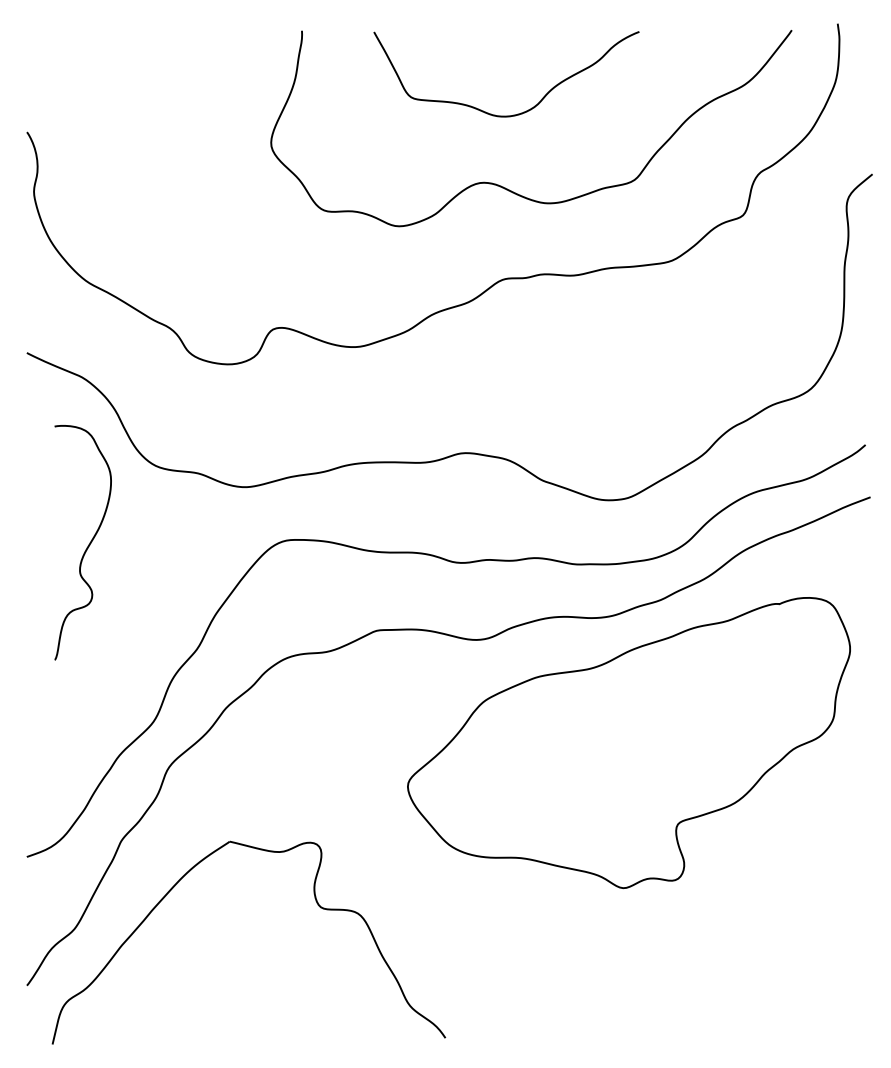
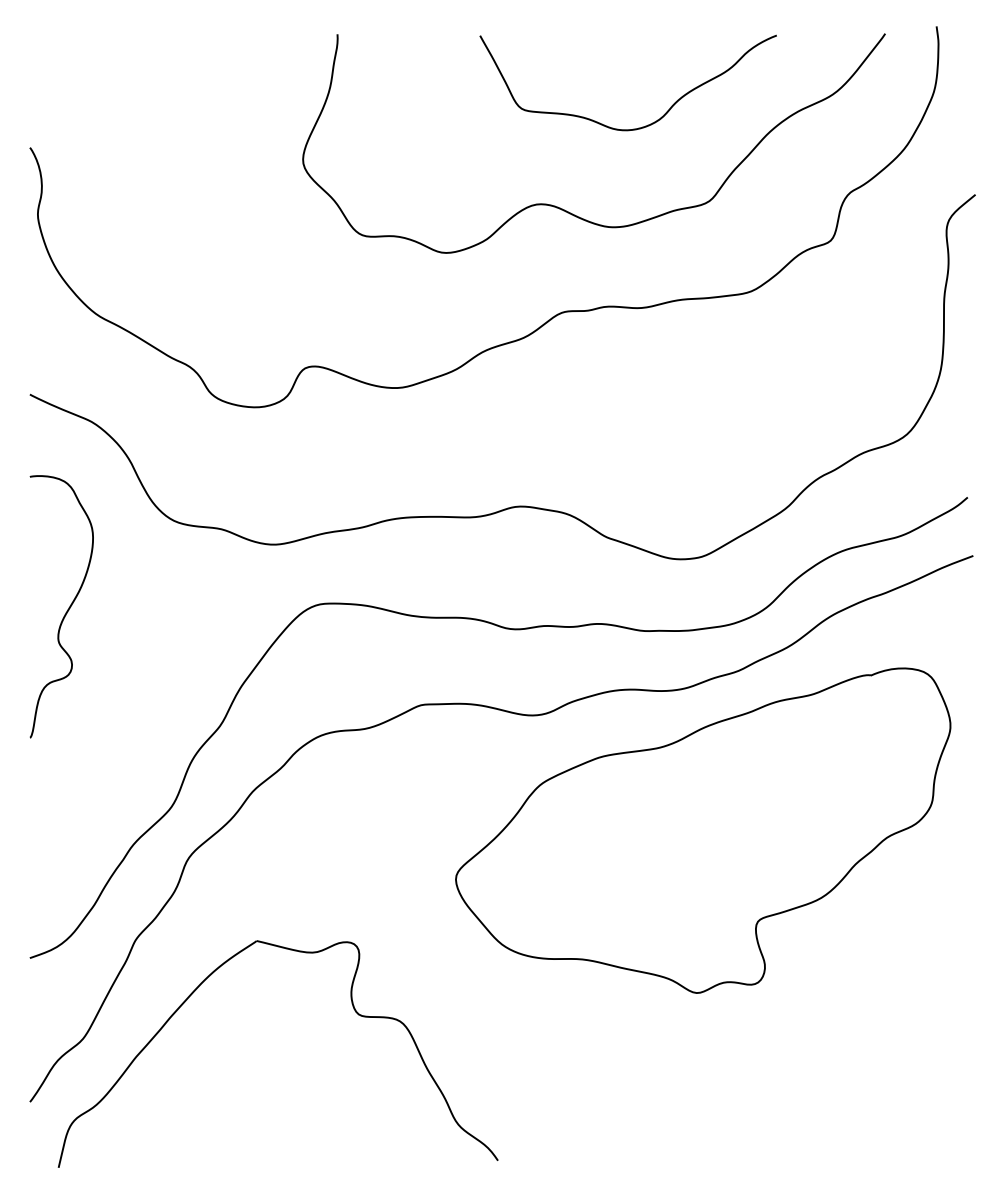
curve: (515, 114) -> (638, 127), moved
curve: (88, 545) -> (67, 609), moved

